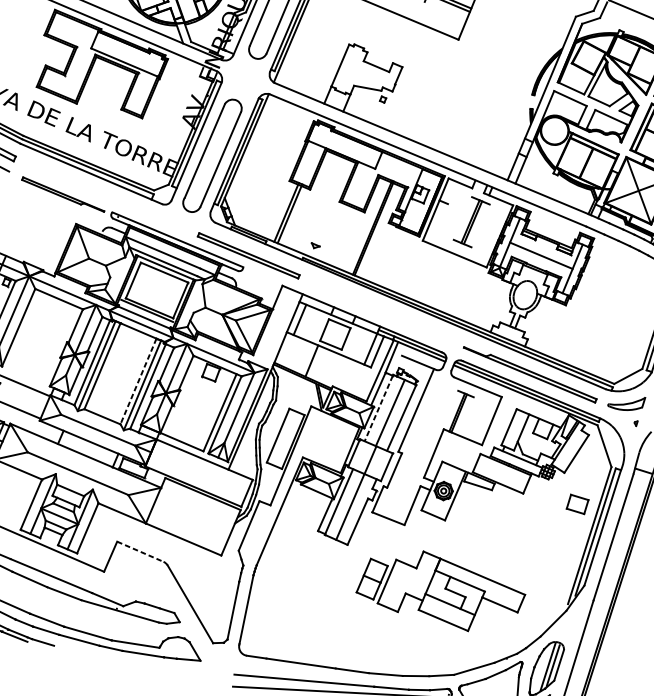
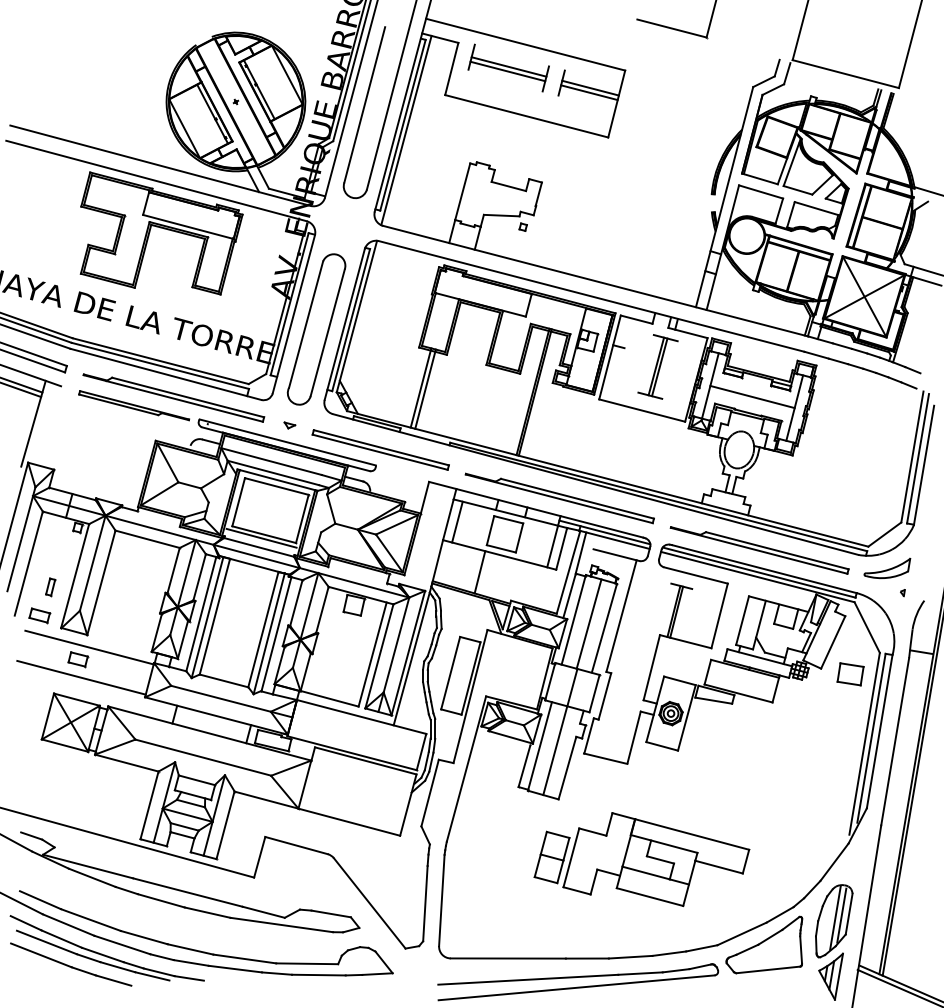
part: (94, 192) -> (173, 397), added
part: (315, 246) -> (289, 425), moved
part: (381, 312) -> (559, 498), added
line: (138, 381) -> (263, 629), dashed -> solid
line: (378, 408) -> (573, 620), dashed -> solid
part: (577, 504) -> (850, 674), moved
line: (141, 551) -> (297, 845), dashed -> solid
part: (440, 590) -> (641, 859), moved

